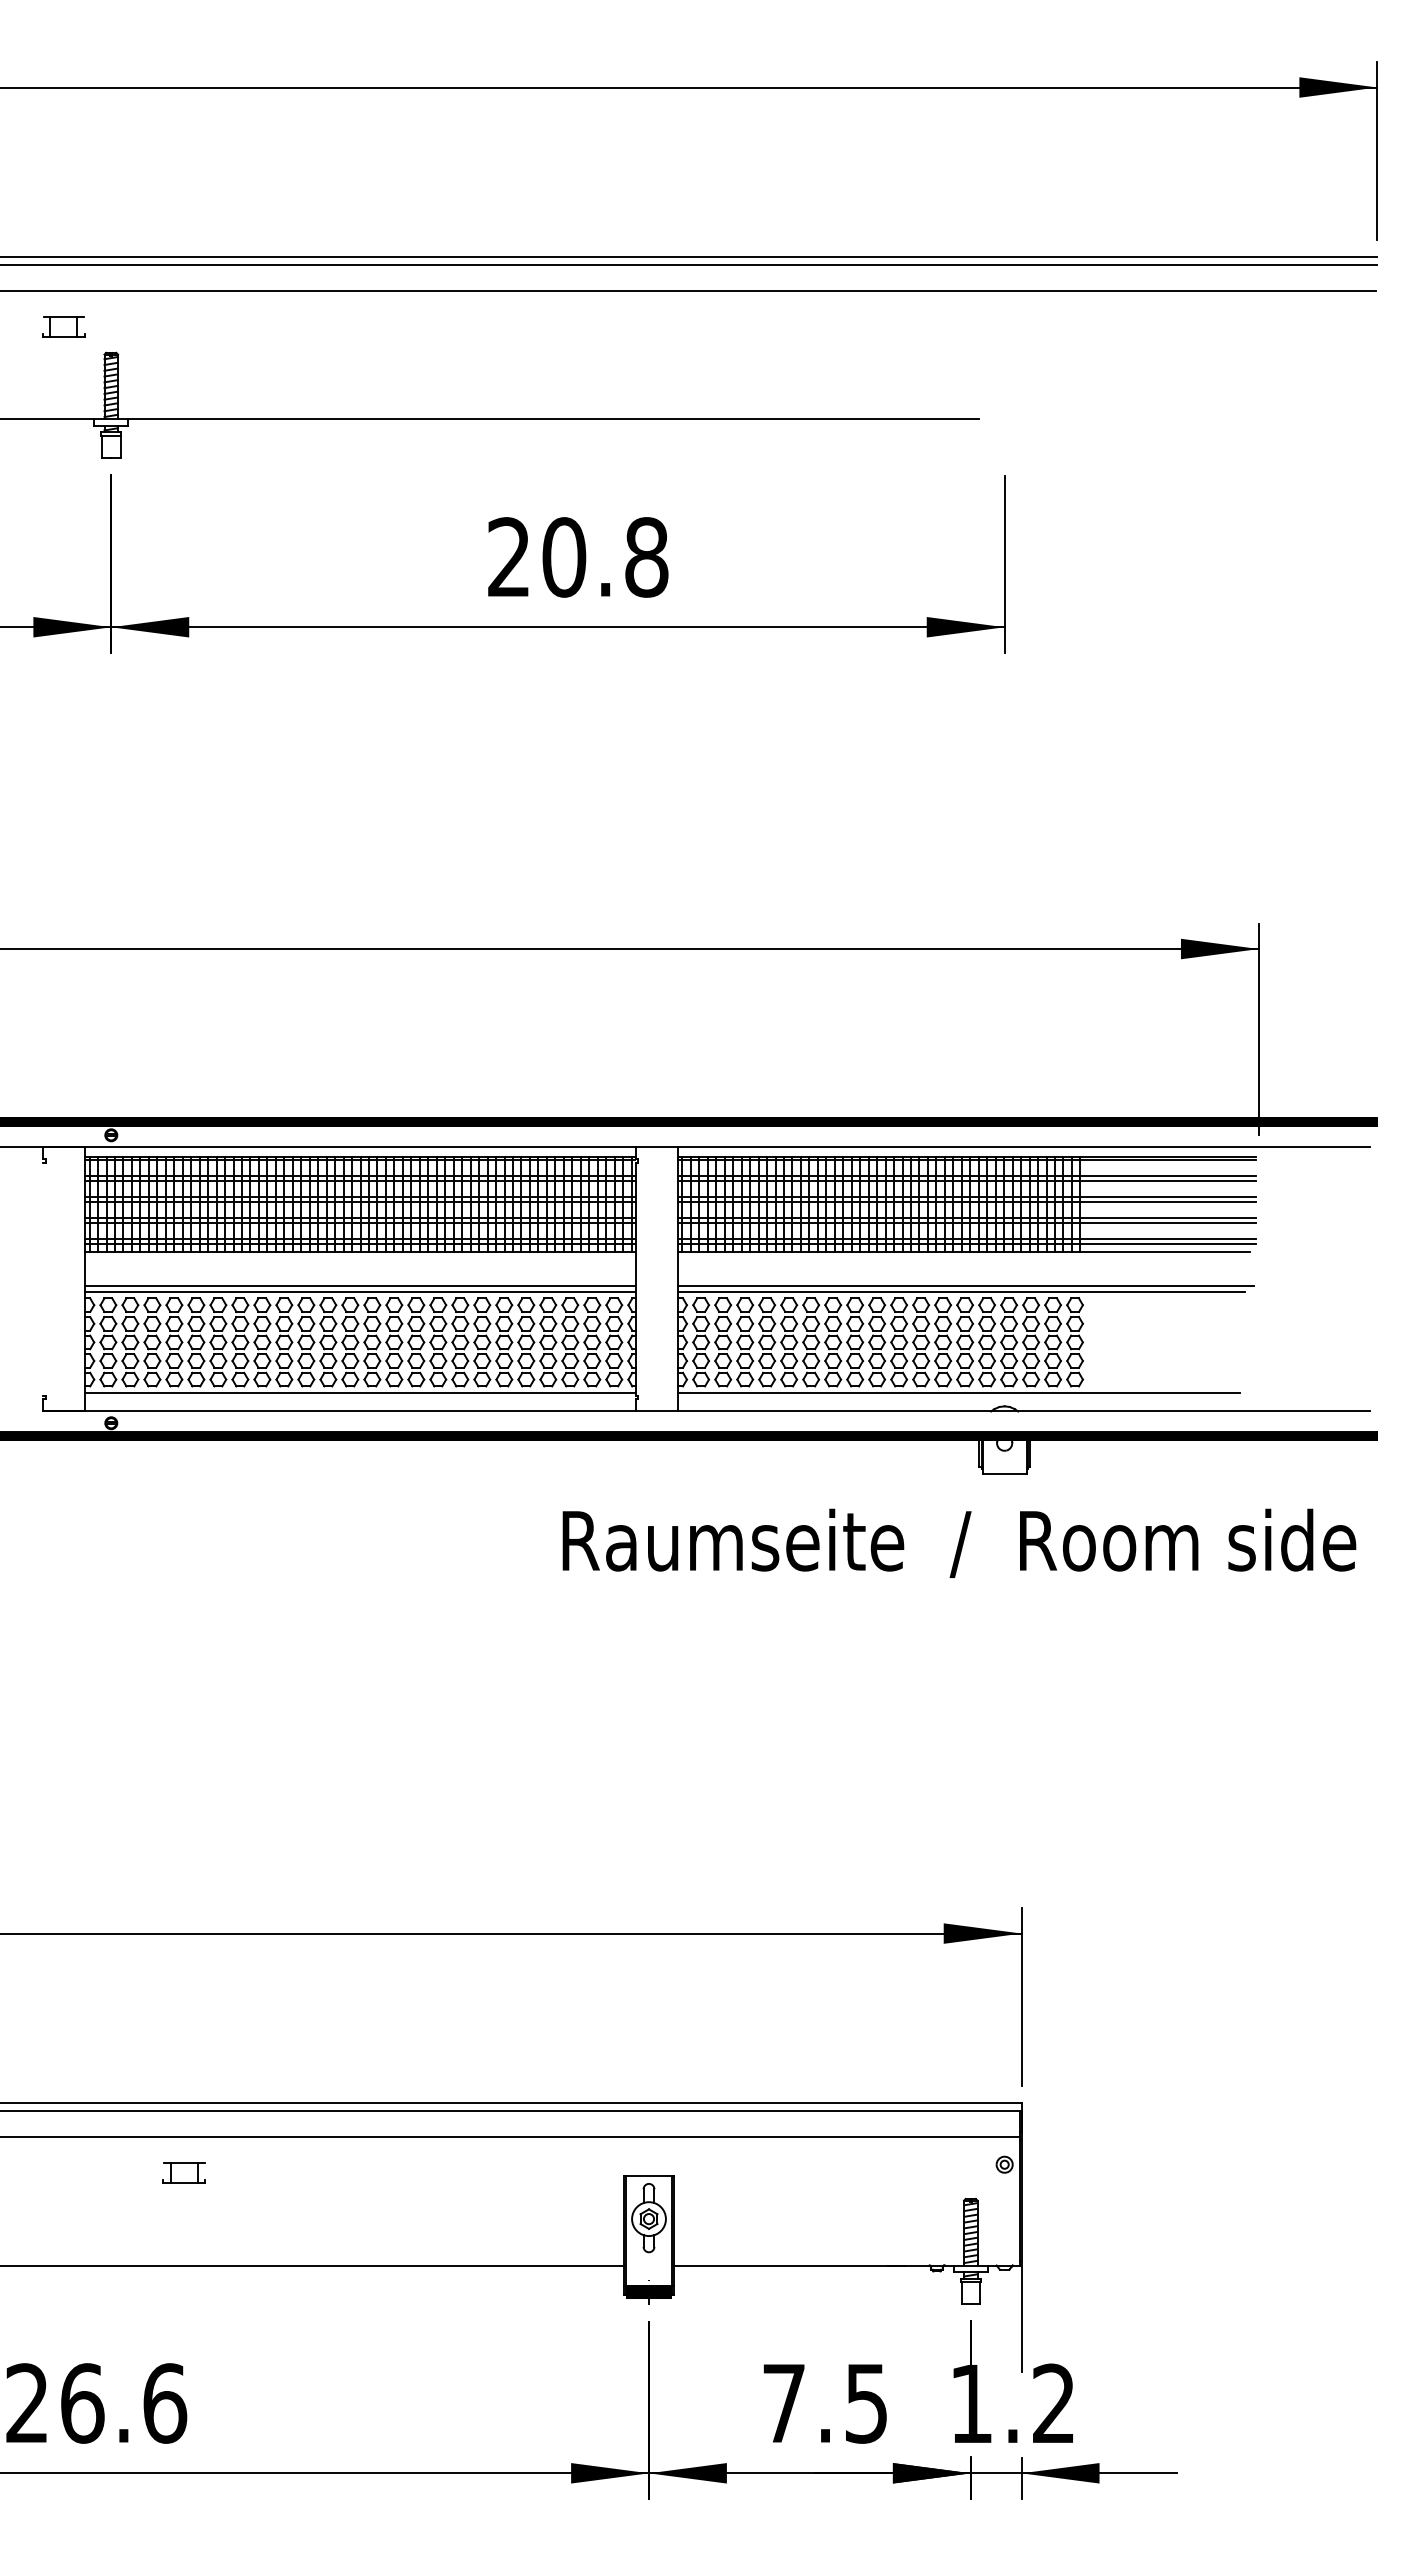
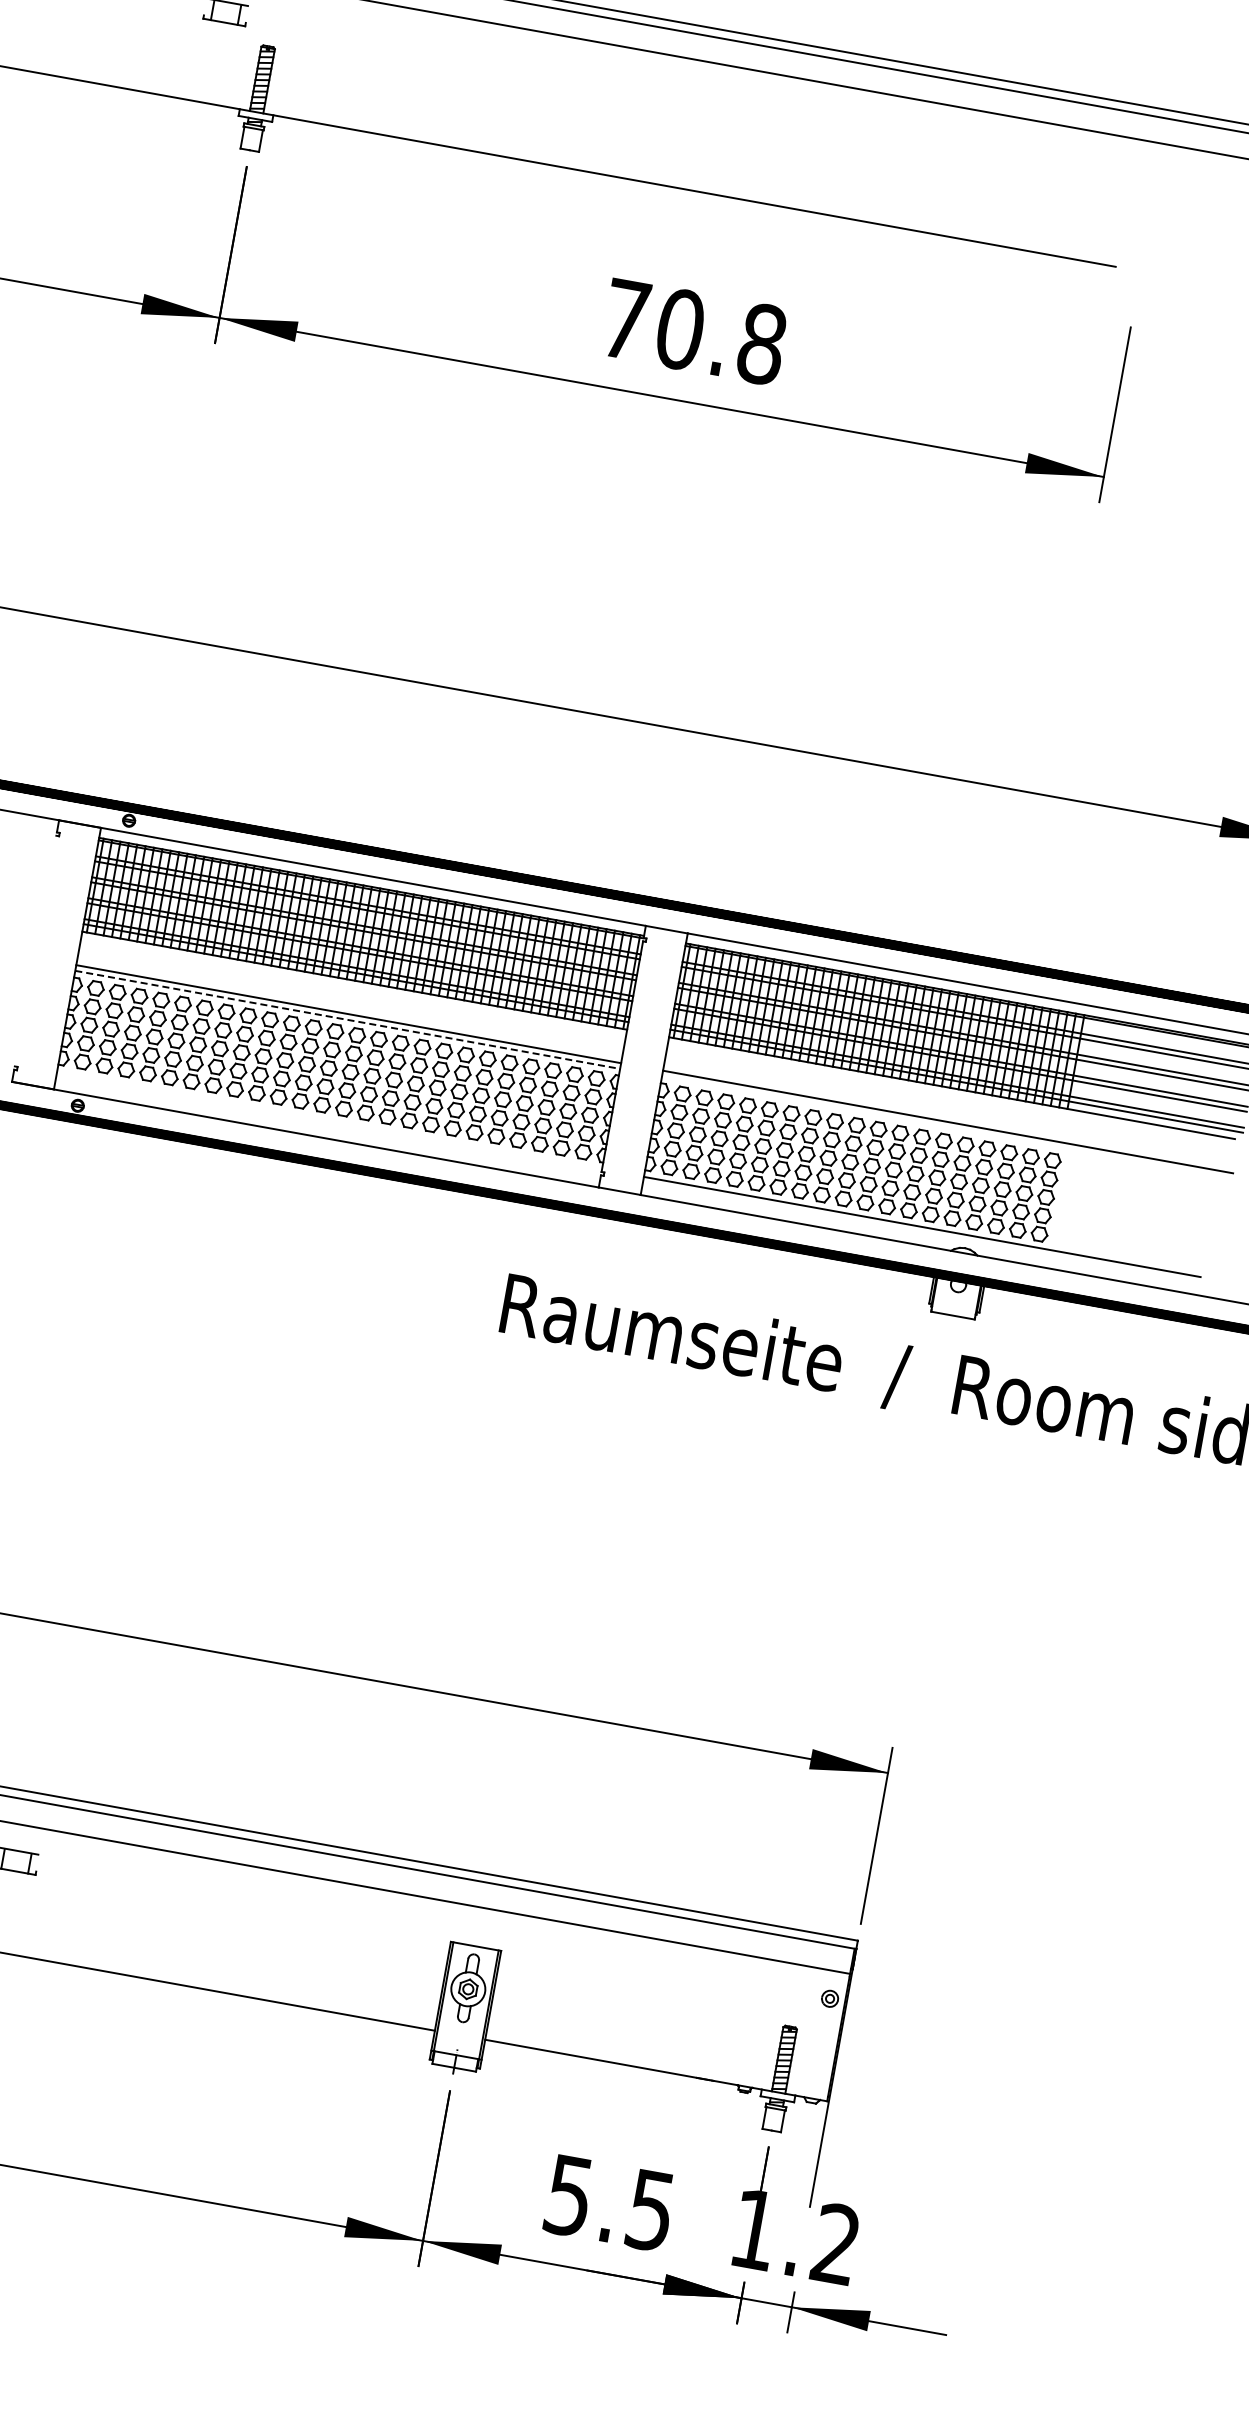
text: (508, 556) -> (625, 318), 20.8 -> 70.8
line: (360, 1291) -> (347, 1019), solid -> dashed
line: (961, 1291) -> (942, 1126), removed
line: (360, 1393) -> (329, 1120), removed
hatch: (649, 2291) -> (455, 2061), removed
text: (783, 2403) -> (568, 2195), 7.5 -> 5.5

